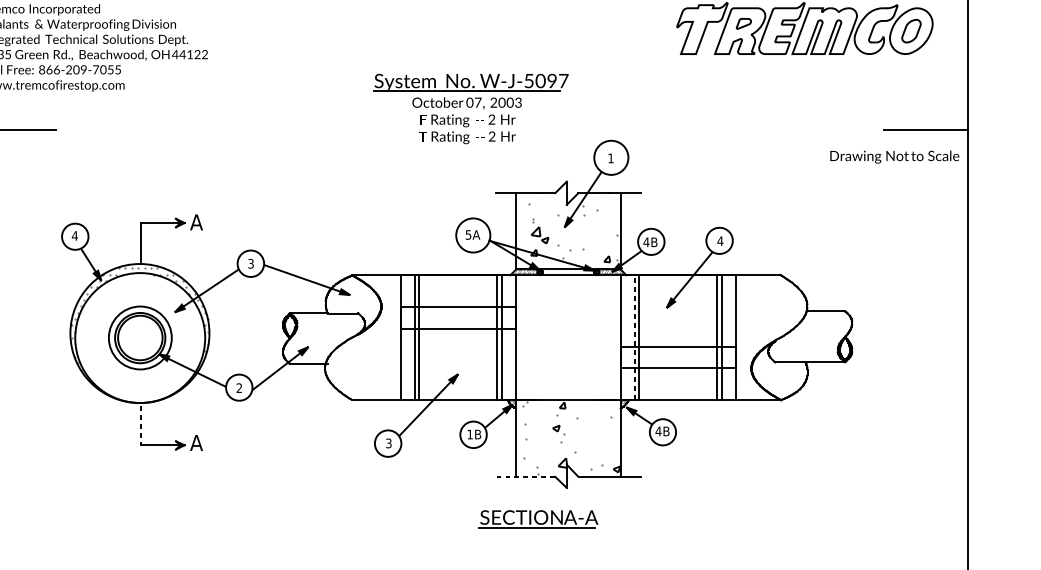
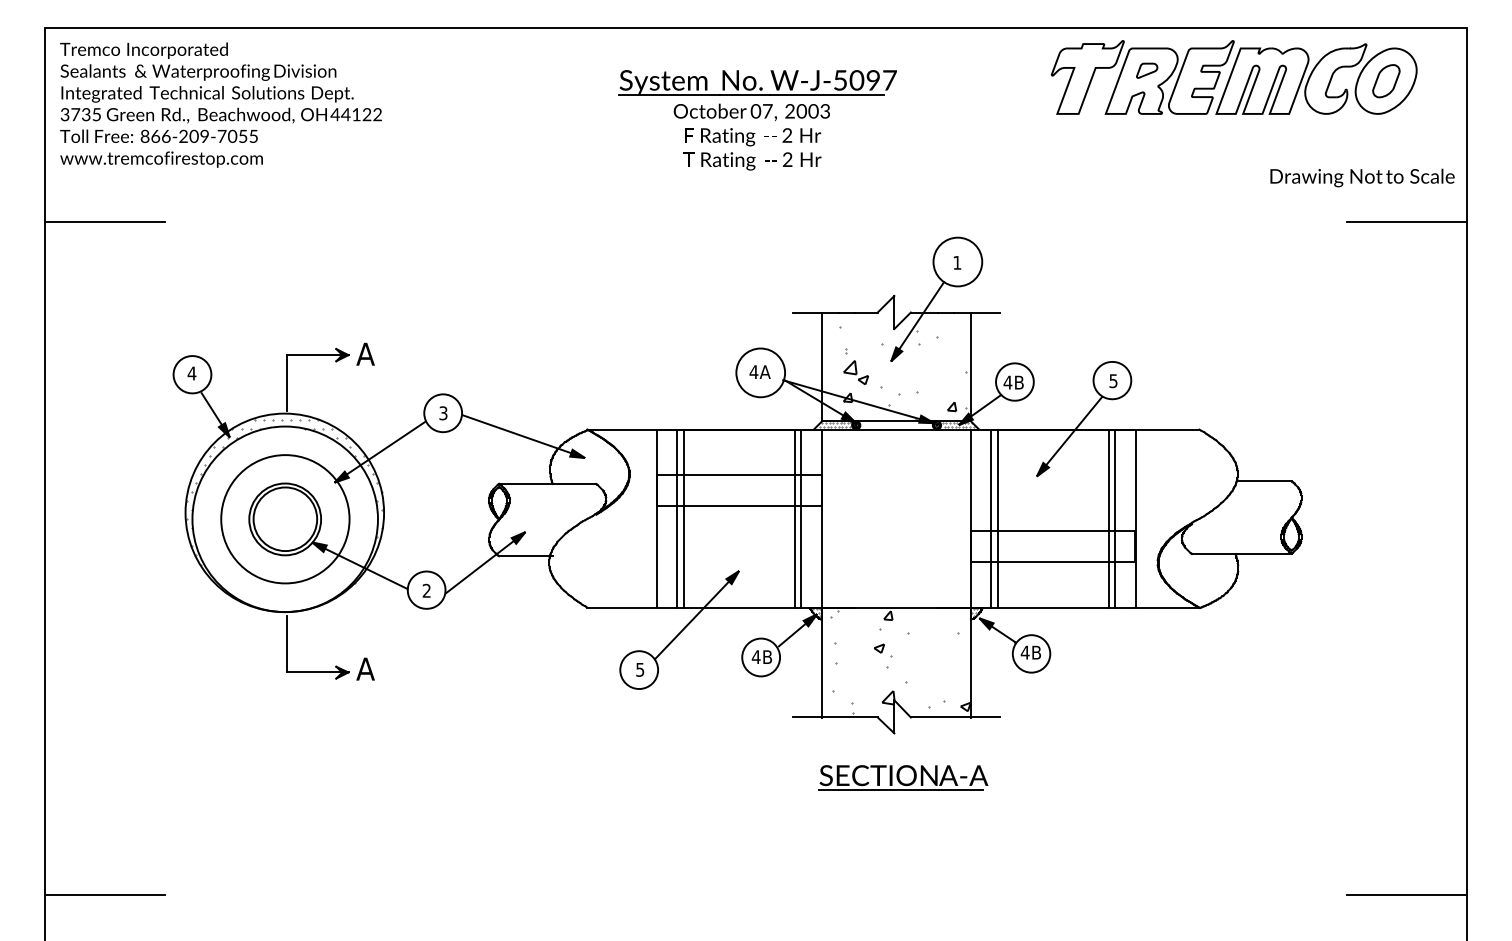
part: (471, 109) -> (757, 120), moved
text: (894, 156) -> (1362, 177), moved
text: (468, 235) -> (753, 372), 5A -> 4A
text: (720, 241) -> (1113, 381), 4 -> 5
line: (634, 337) -> (991, 518), dashed -> solid
circle: (140, 338) -> (285, 519), size x1.43
line: (141, 425) -> (286, 644), dashed -> solid
text: (469, 434) -> (755, 656), 1B -> 4B
text: (389, 442) -> (640, 668), 3 -> 5
line: (524, 476) -> (834, 717), dashed -> solid
part: (538, 518) -> (903, 777), moved

